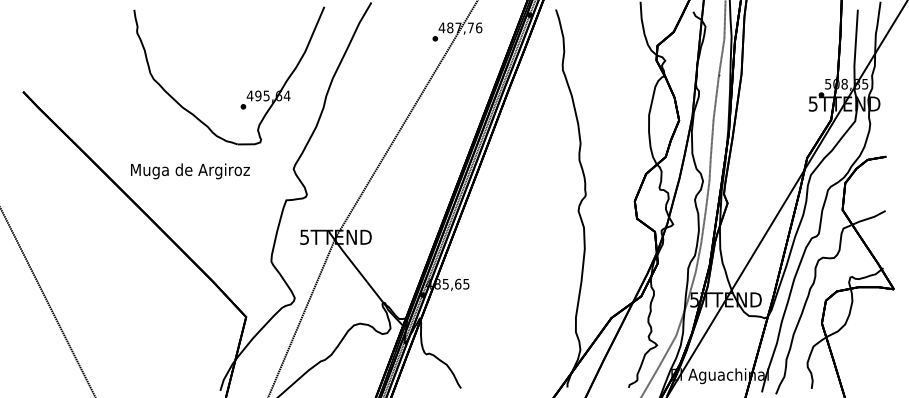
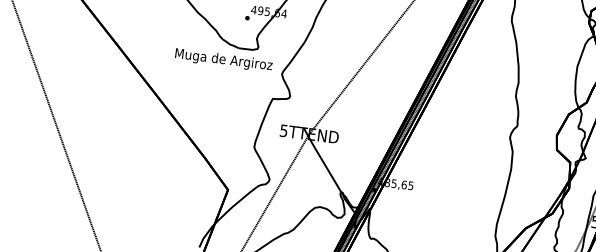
text: (190, 171) -> (223, 60), moved

